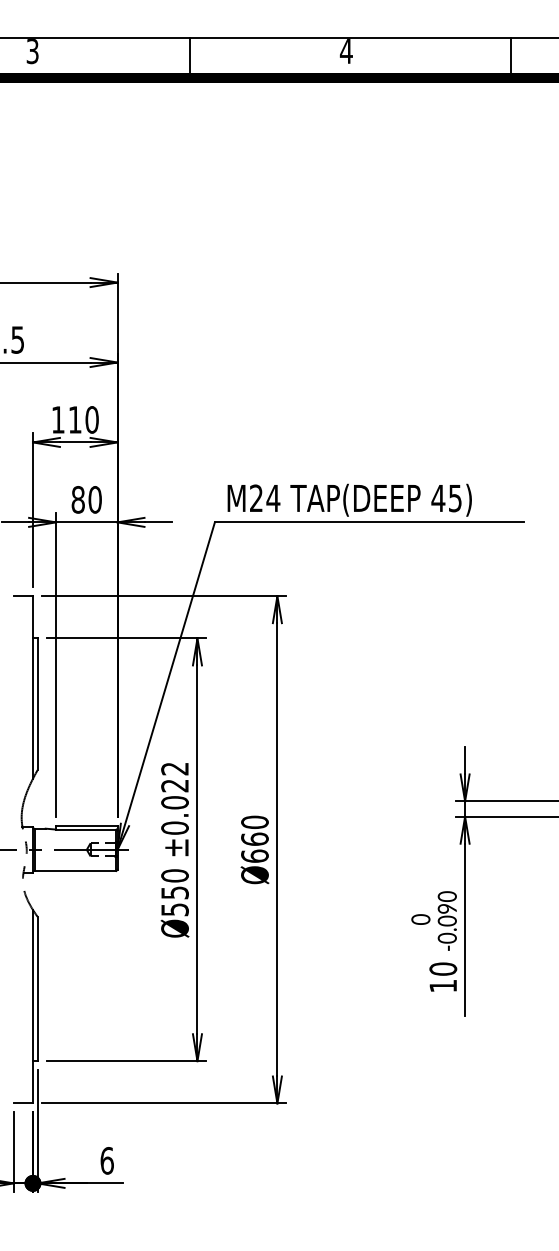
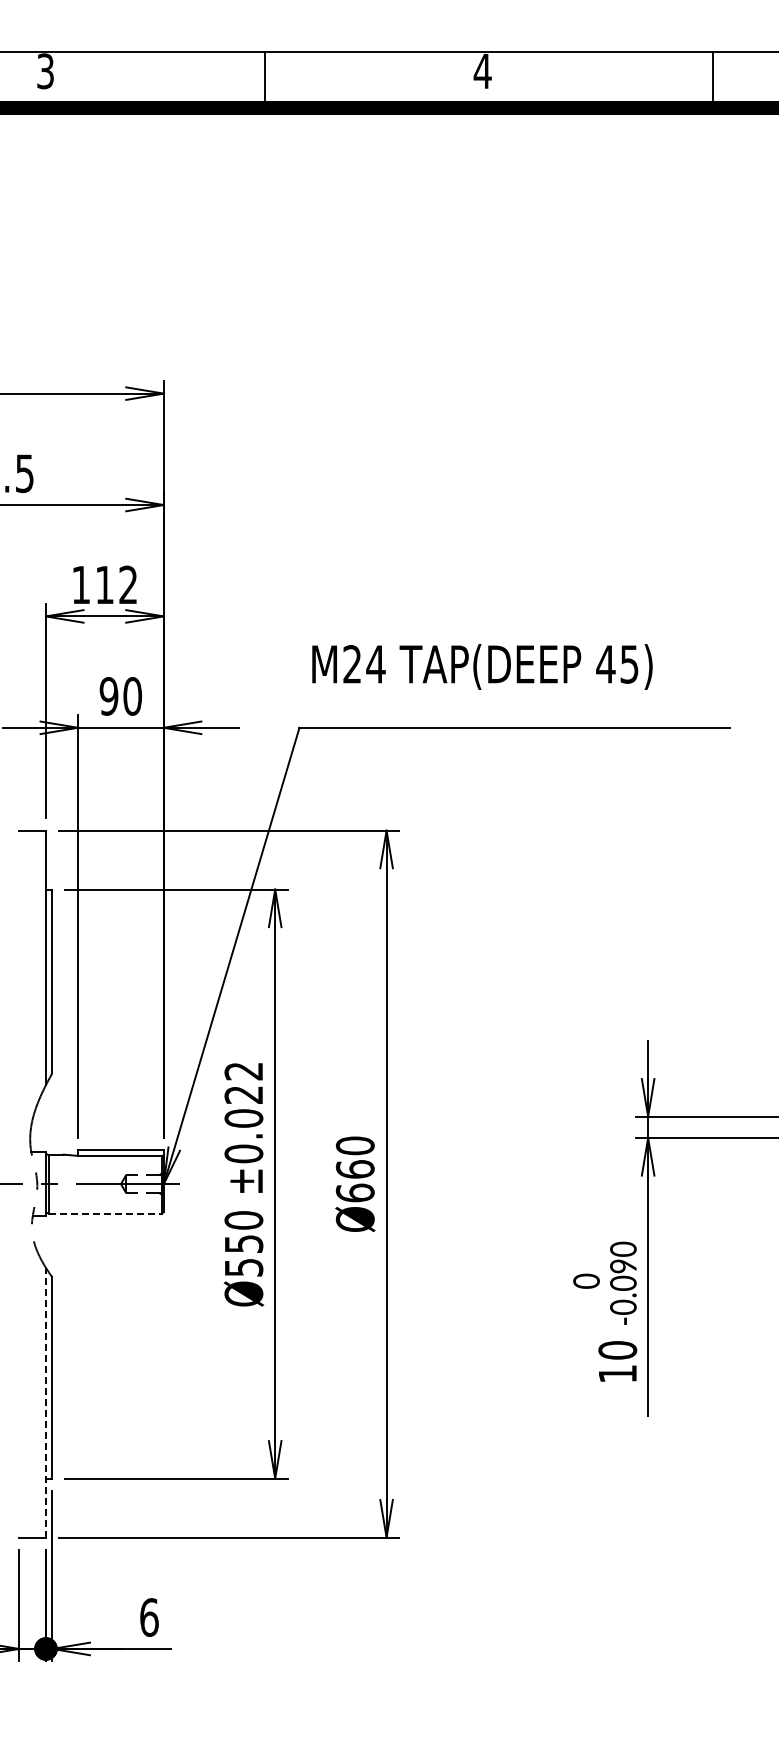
text: (92, 419) -> (128, 584), 110 -> 112
text: (77, 499) -> (108, 696), 80 -> 90
text: (349, 499) -> (482, 666), moved
line: (76, 870) -> (106, 1213), solid -> dashed
line: (33, 1006) -> (46, 1402), solid -> dashed

